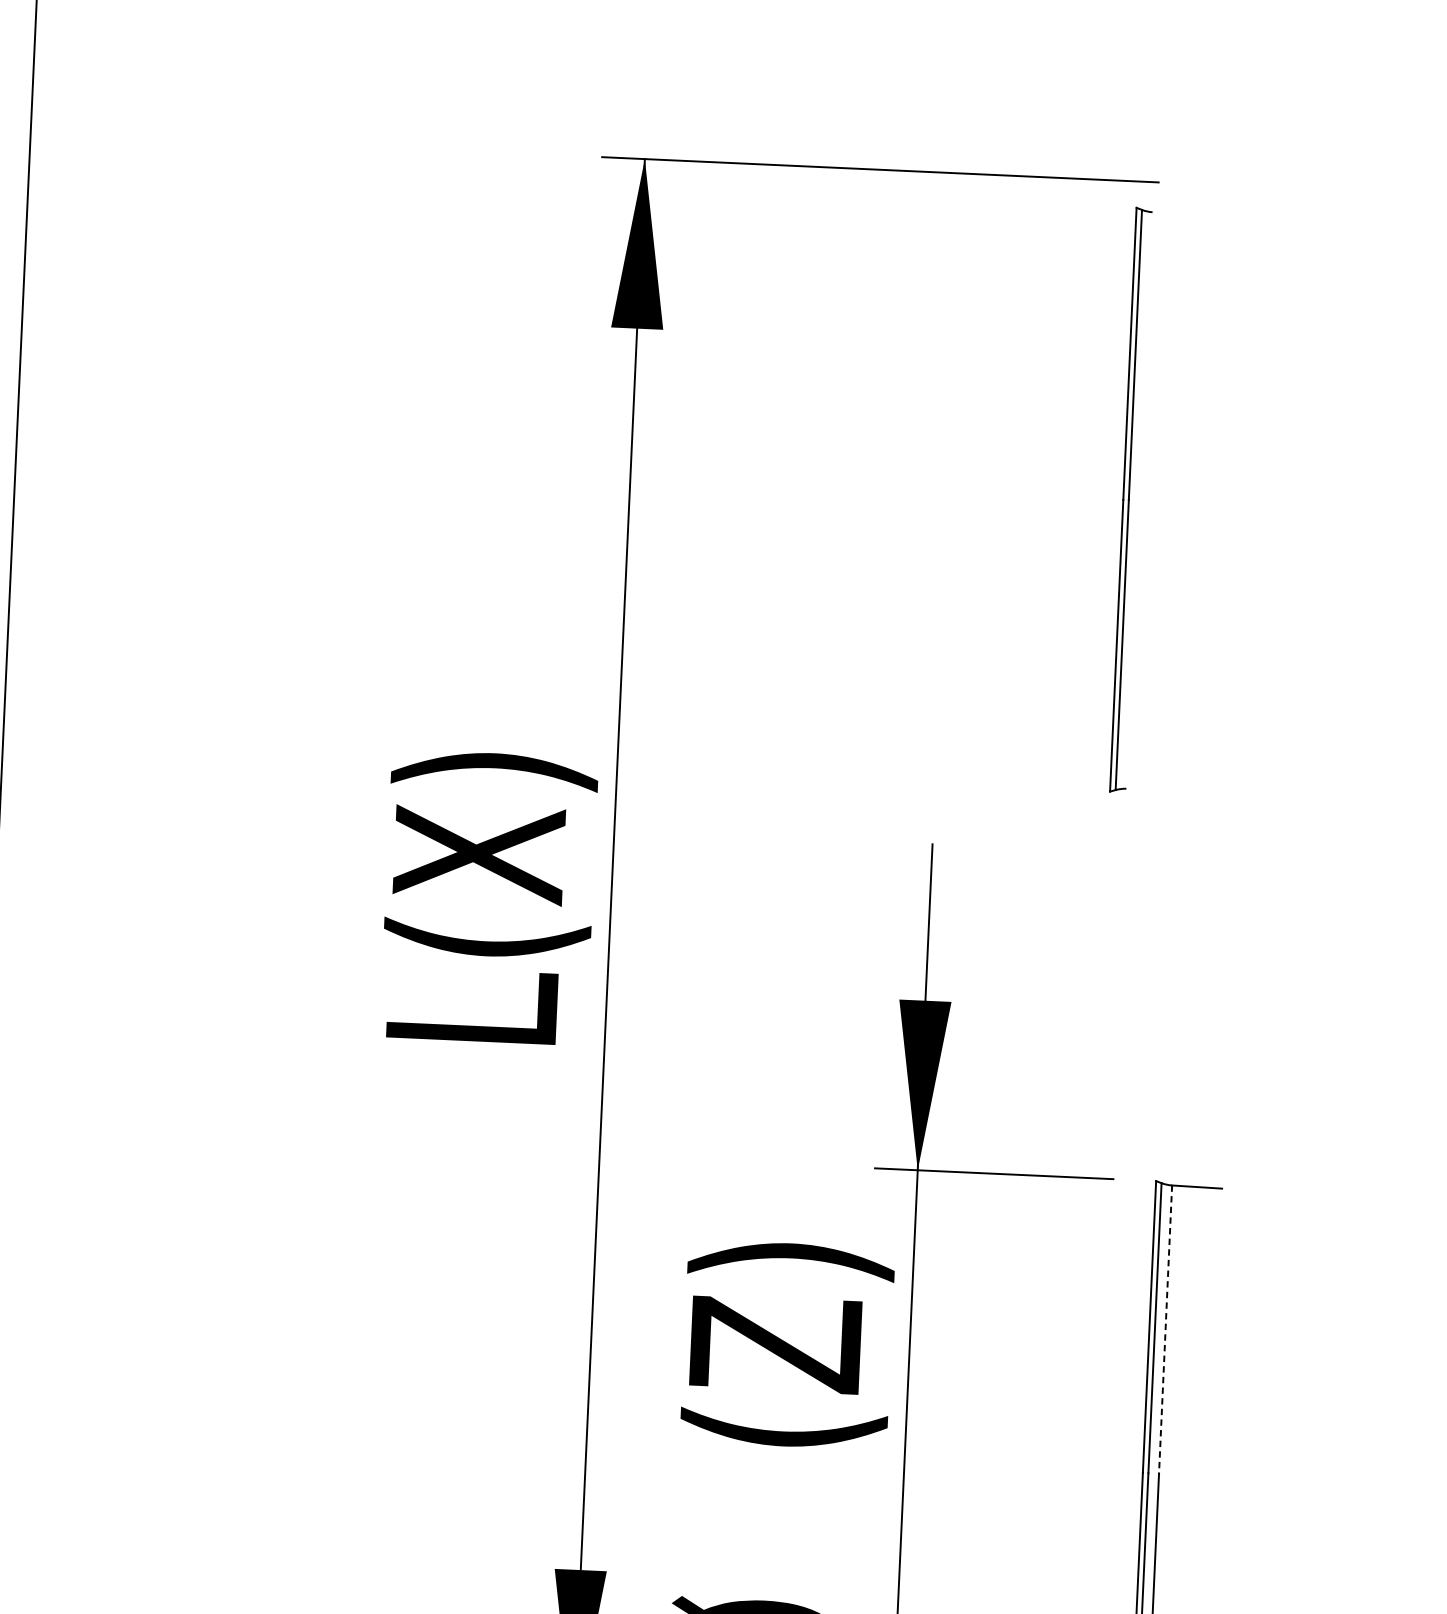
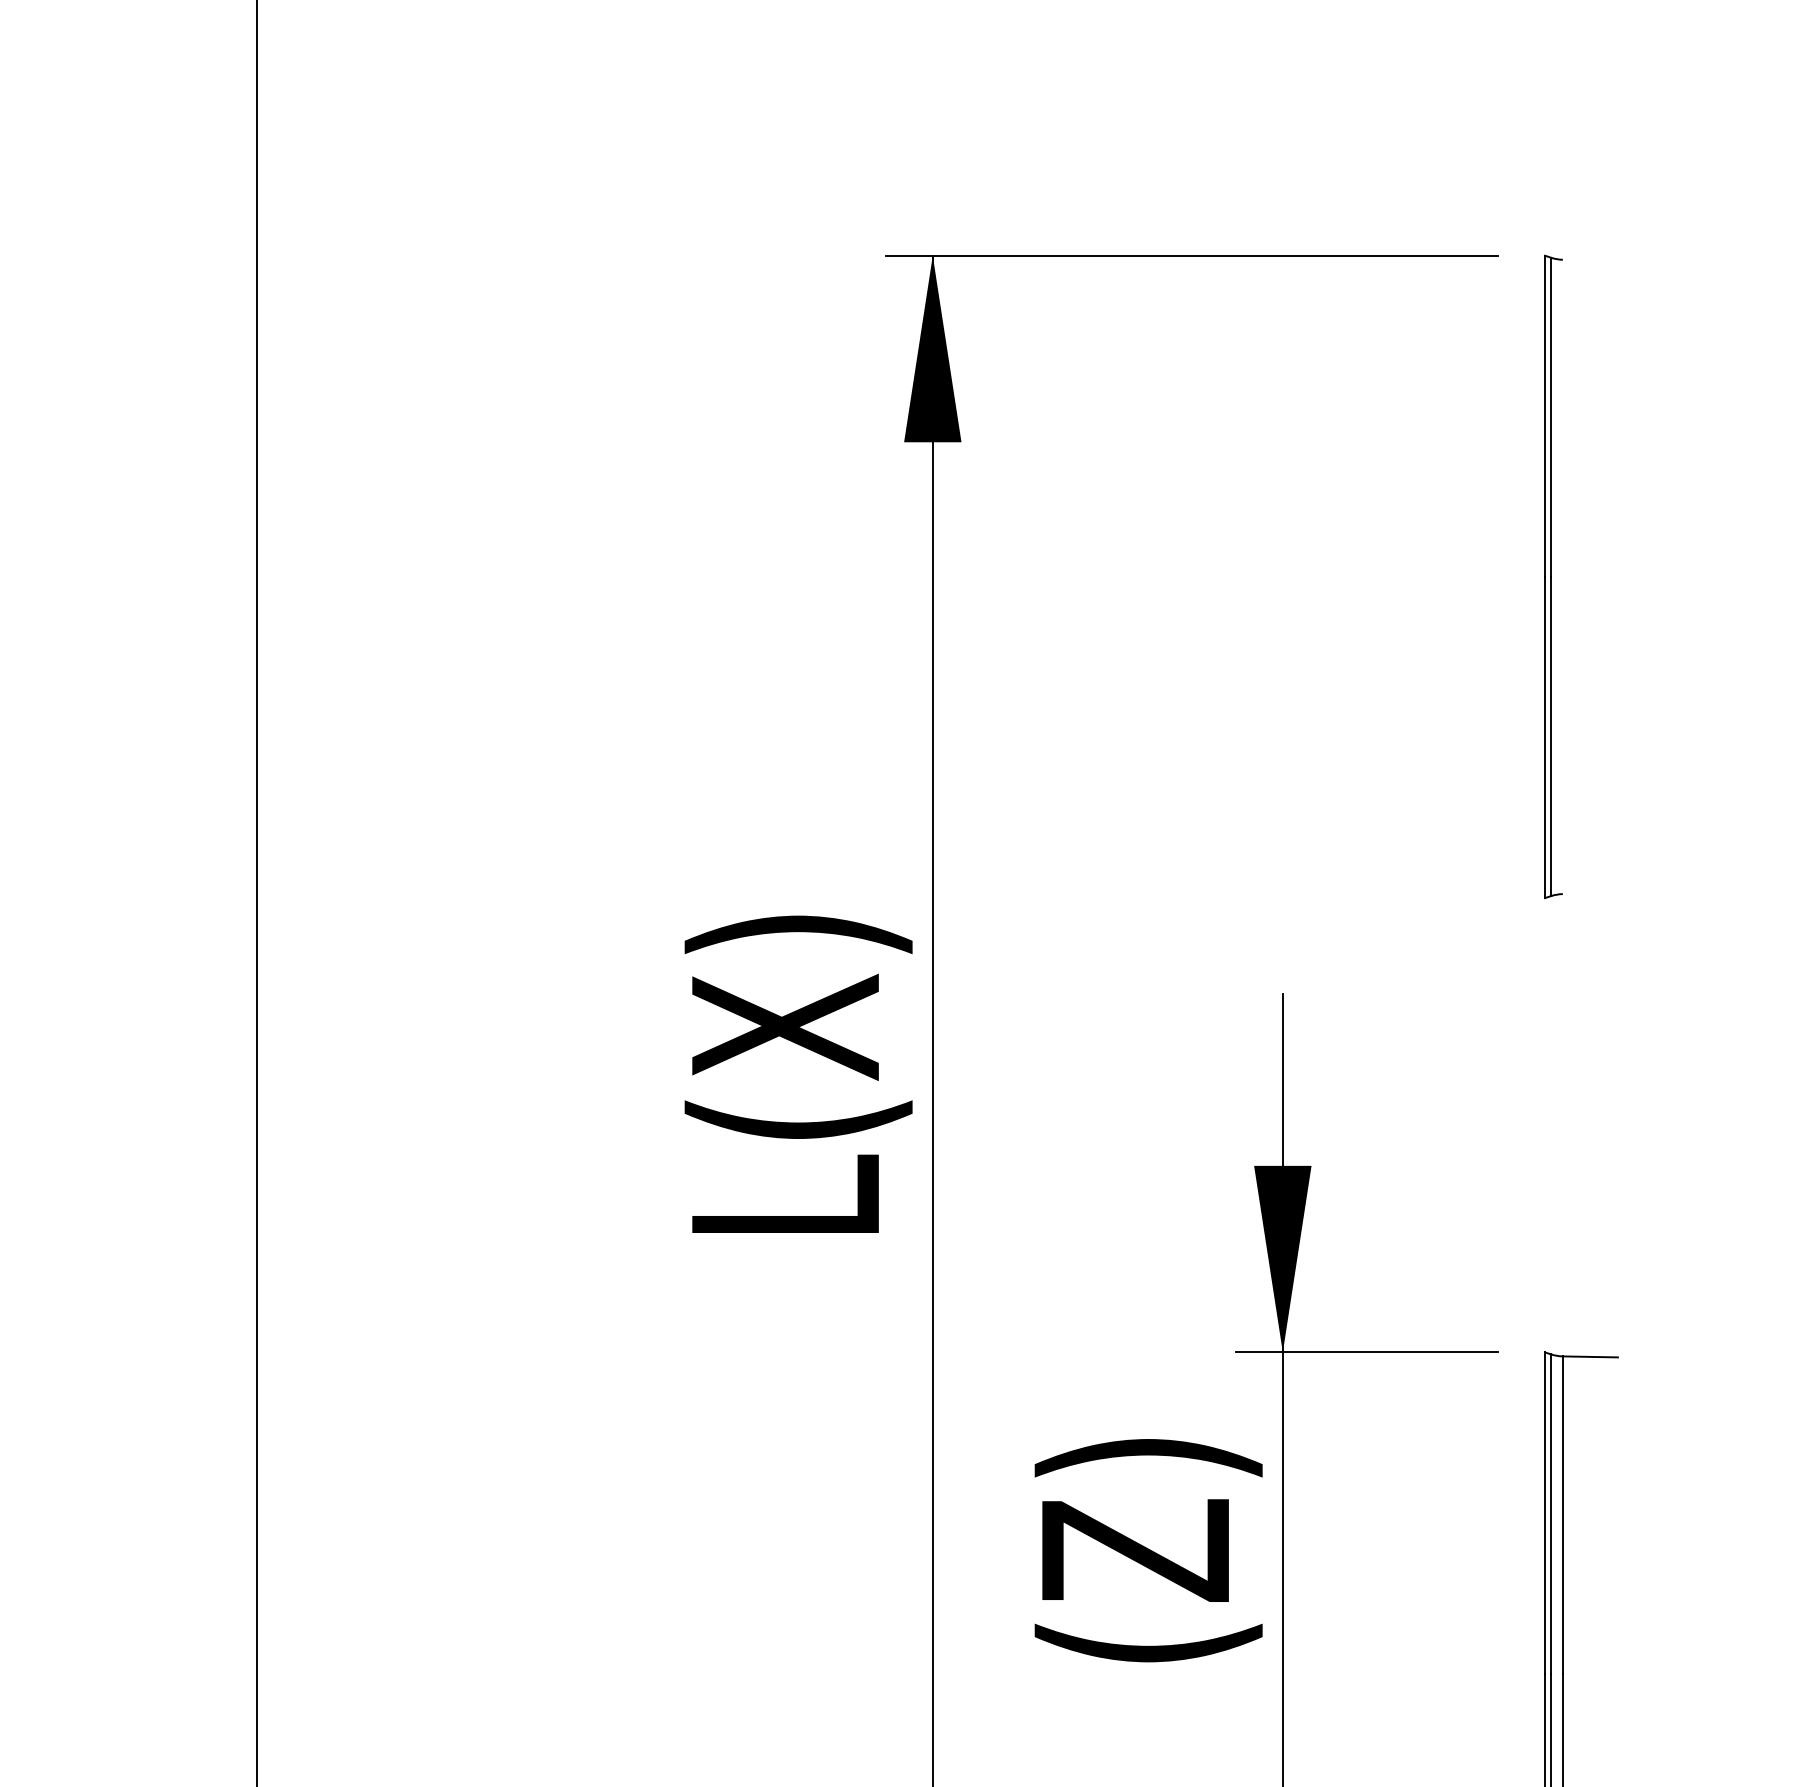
part: (1130, 499) -> (1553, 576), moved
line: (1165, 1329) -> (1562, 1514), dashed -> solid

